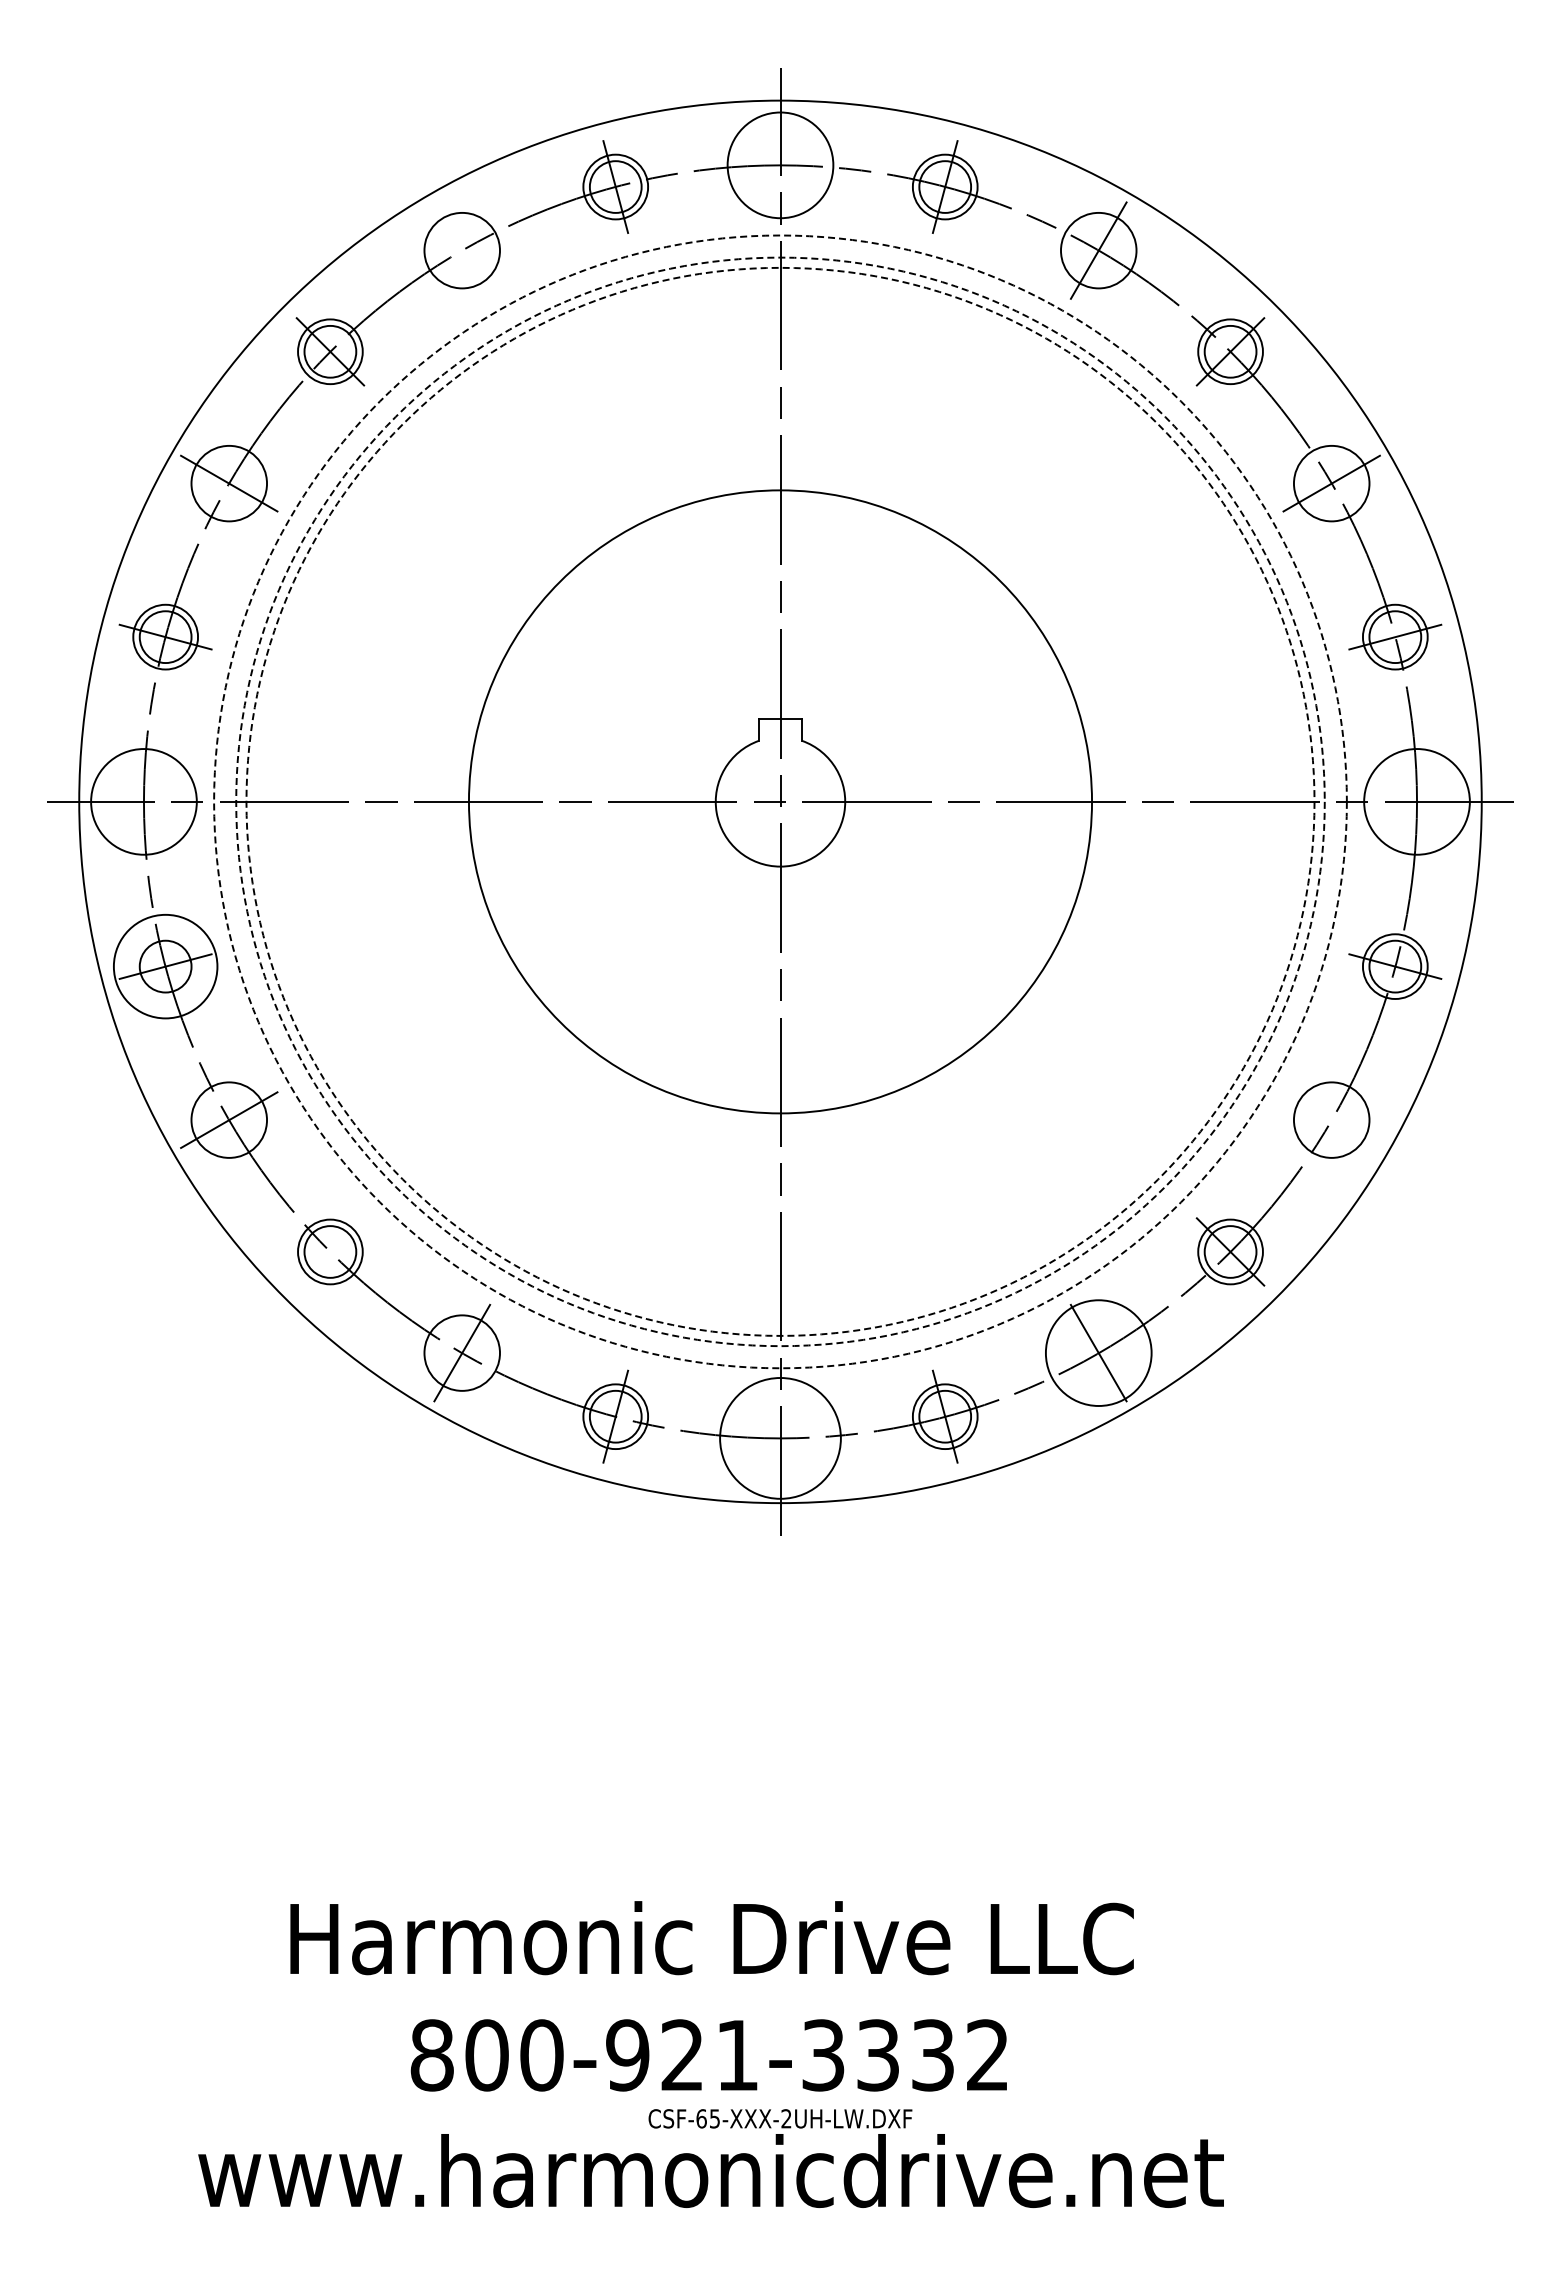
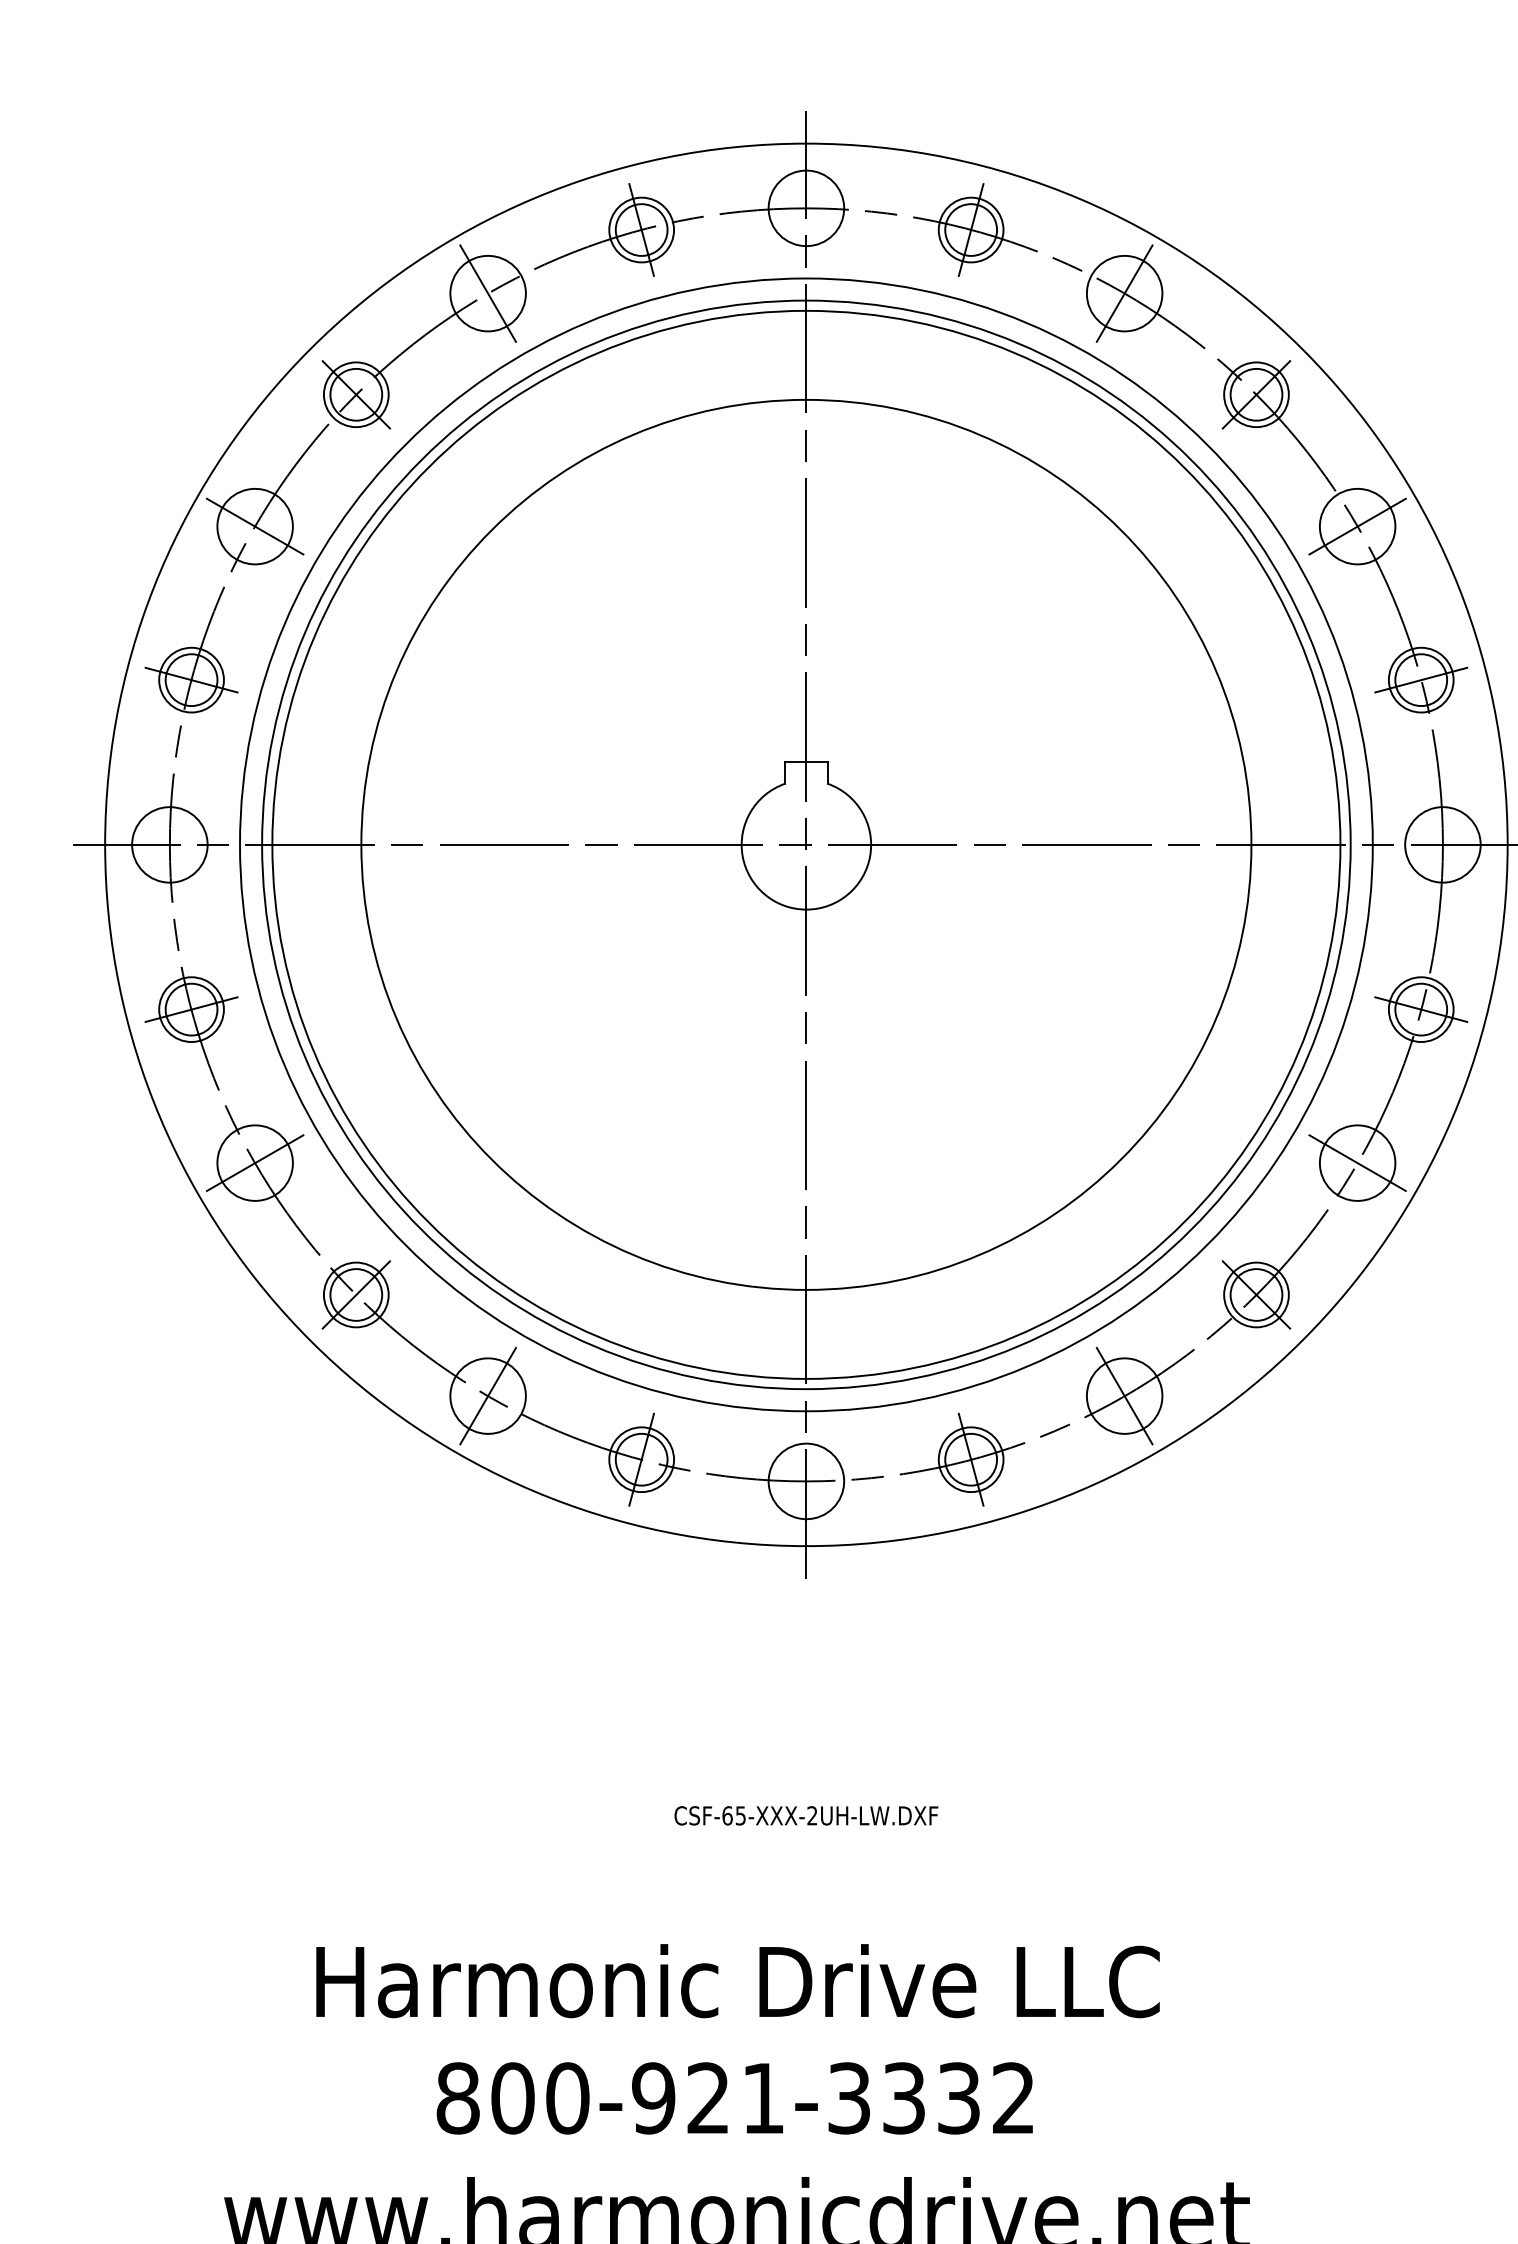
circle: (780, 165) -> (806, 208), size x0.71
line: (461, 250) -> (487, 293), added
circle: (143, 801) -> (169, 844), size x0.71
circle: (780, 801) -> (806, 844), dashed -> solid
circle: (780, 801) -> (806, 844), dashed -> solid
circle: (780, 801) -> (806, 844), dashed -> solid
circle: (780, 801) -> (806, 844), size x1.43
circle: (1416, 801) -> (1442, 844), size x0.71
circle: (165, 966) -> (191, 1009), size x0.62
line: (1331, 1119) -> (1357, 1162), added
line: (330, 1251) -> (356, 1294), added
circle: (1098, 1352) -> (1124, 1395), size x0.71
circle: (780, 1438) -> (806, 1481), size x0.62
text: (780, 2118) -> (806, 1815), moved

